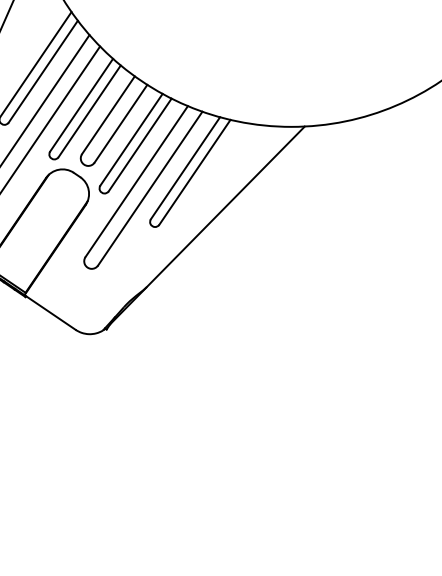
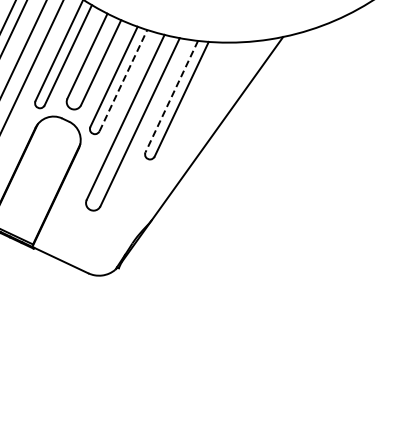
line: (140, 144) -> (123, 80), solid -> dashed
line: (185, 168) -> (171, 96), solid -> dashed

